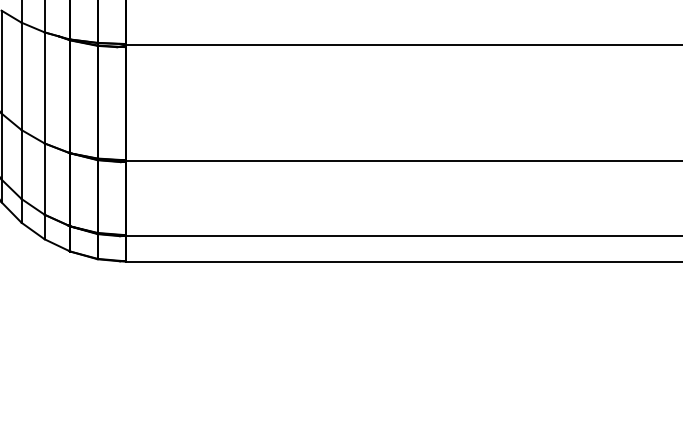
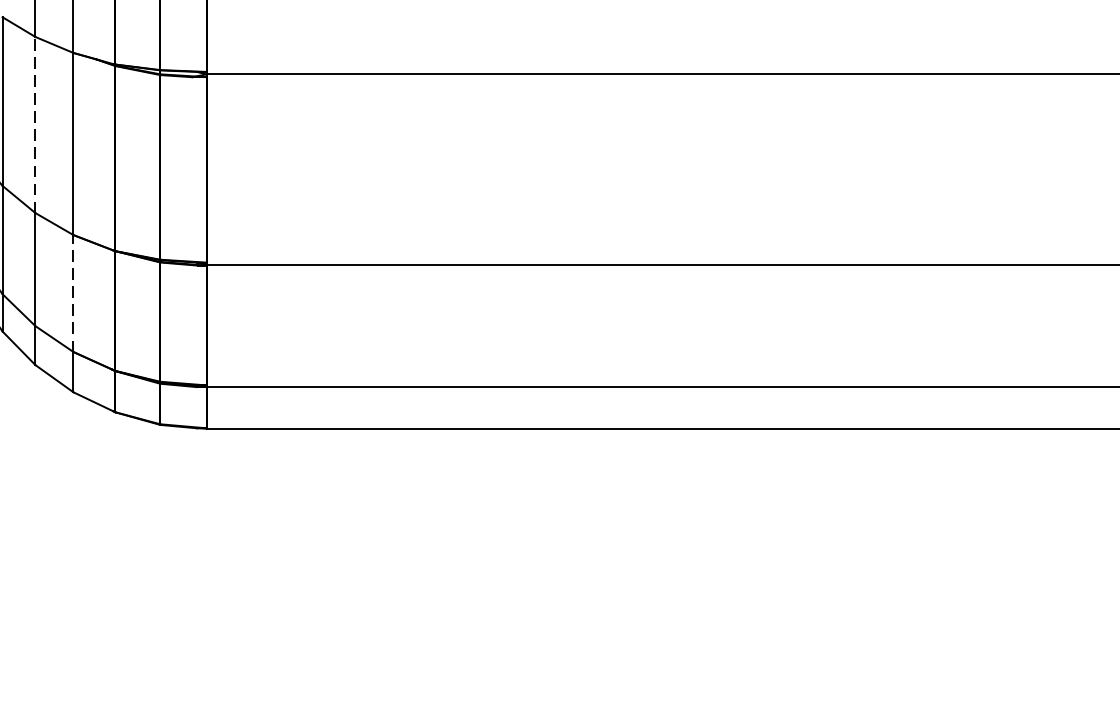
line: (21, 76) -> (35, 125), solid -> dashed
line: (44, 179) -> (72, 294), solid -> dashed

